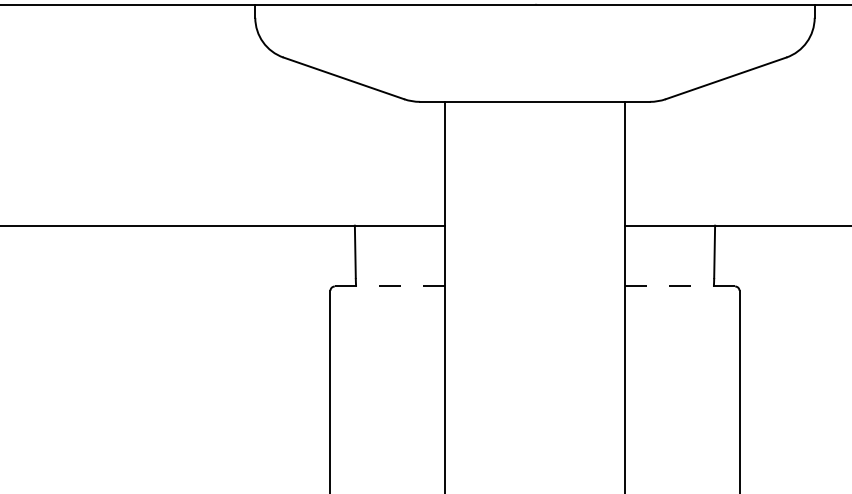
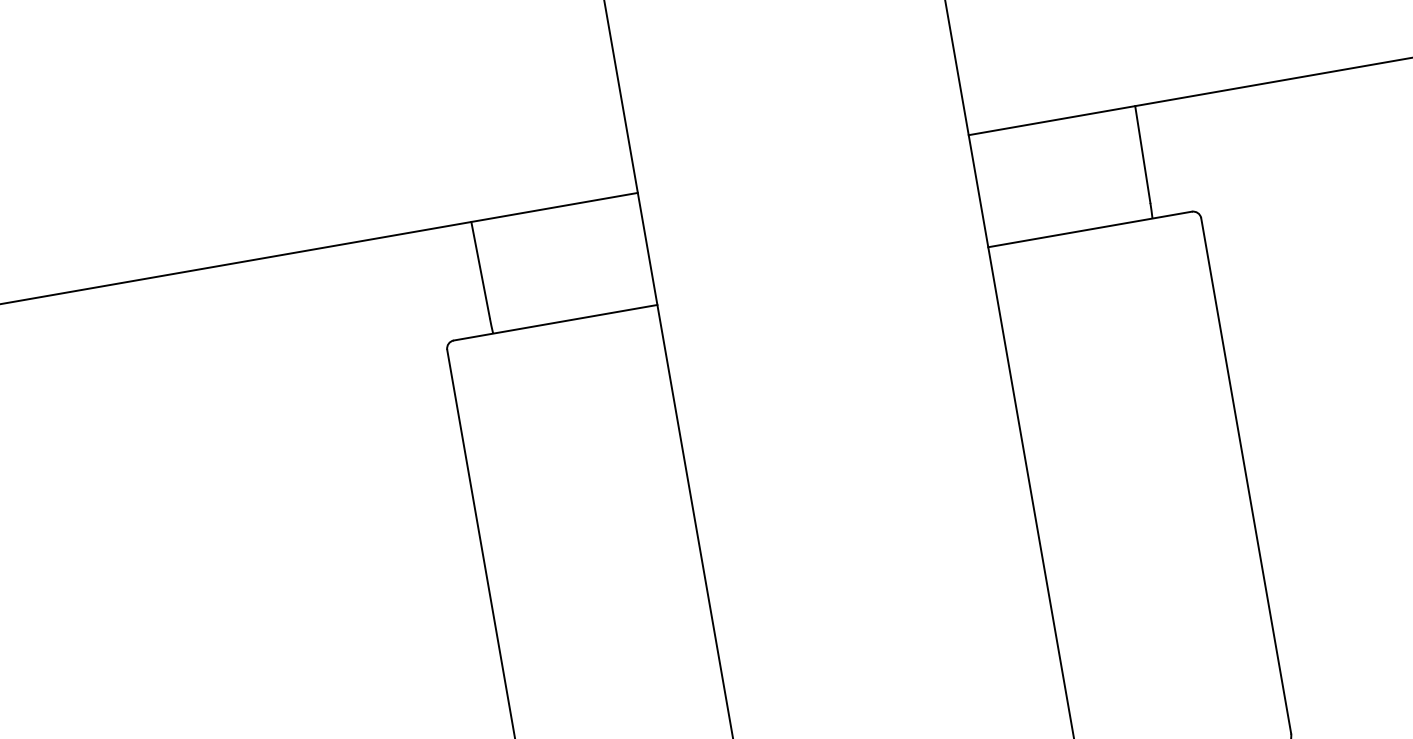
line: (389, 286) -> (554, 322), dashed -> solid
line: (680, 286) -> (1091, 229), dashed -> solid

